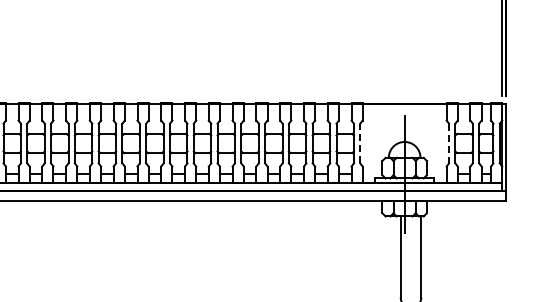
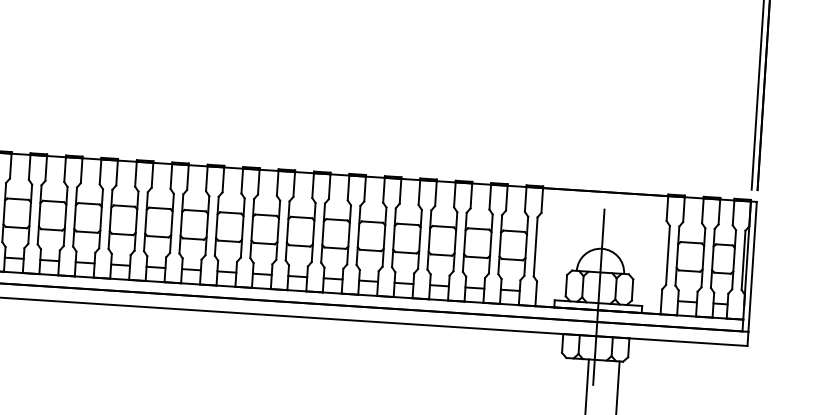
line: (360, 143) -> (536, 246), dashed -> solid
line: (449, 143) -> (668, 255), dashed -> solid

